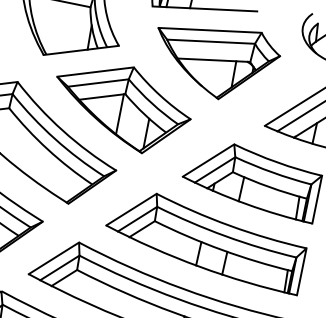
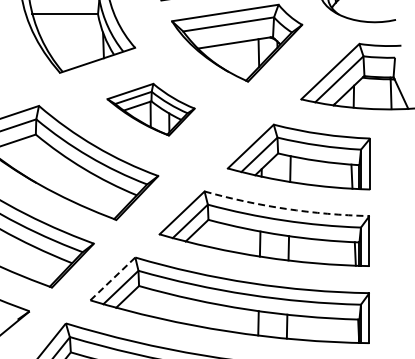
part: (121, 106) -> (150, 109), size x0.6
arc: (230, 225) -> (286, 208), solid -> dashed
line: (54, 258) -> (113, 278), solid -> dashed

